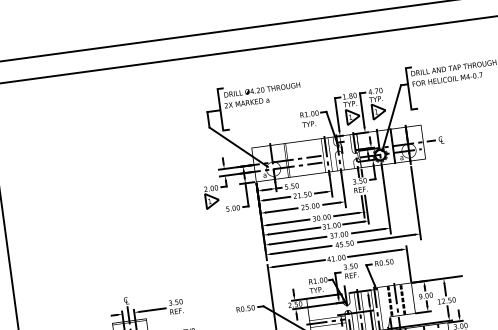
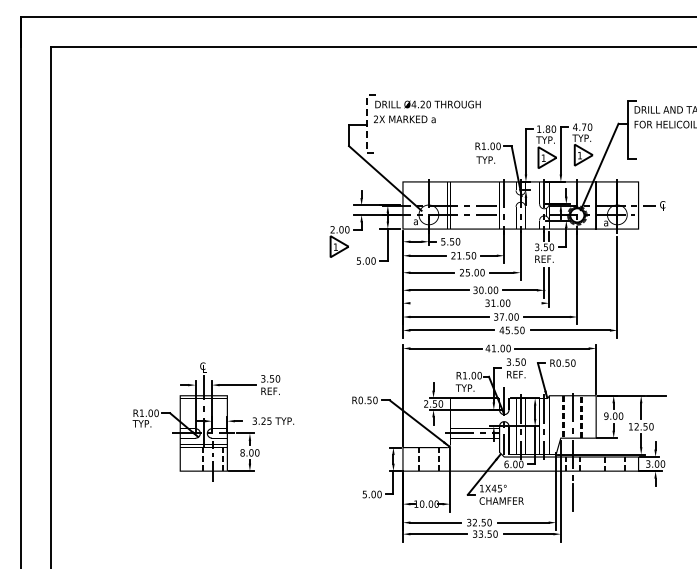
line: (220, 110) -> (367, 124), solid -> dashed
line: (353, 223) -> (528, 303), removed
line: (294, 231) -> (445, 303), removed

